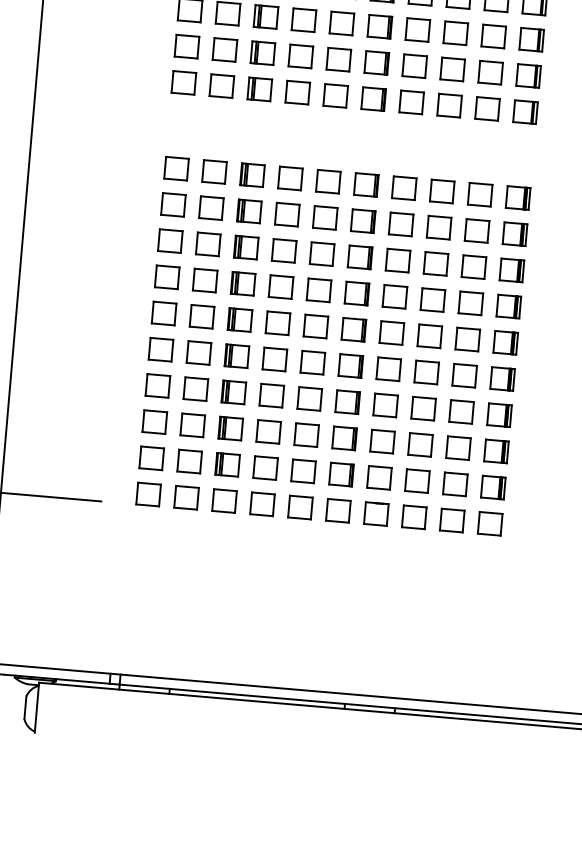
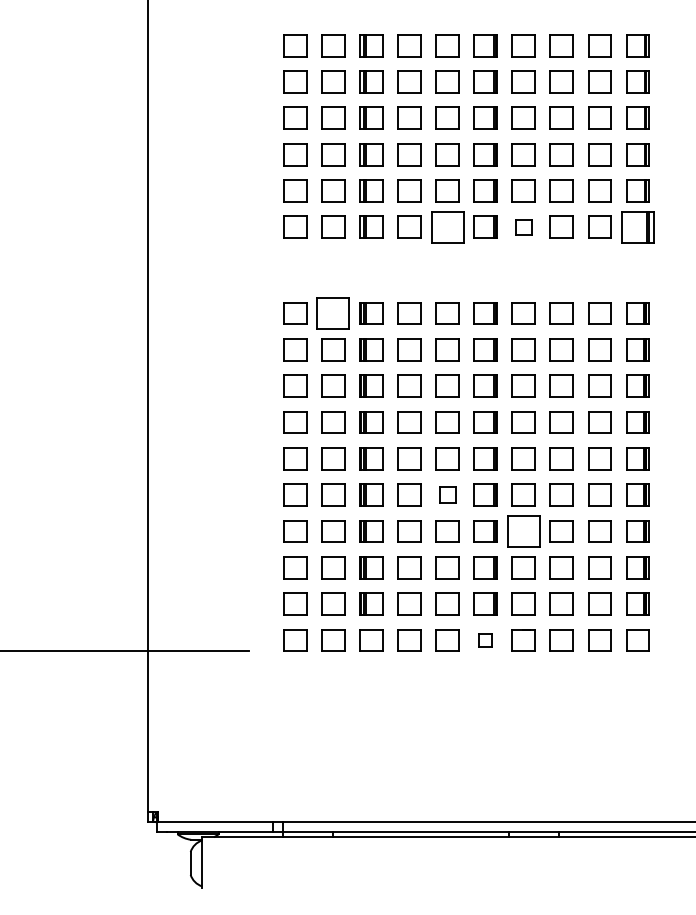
part: (335, 95) -> (447, 226), size x1.4
part: (411, 101) -> (523, 226), size x0.7
part: (525, 111) -> (637, 226), size x1.4
part: (214, 172) -> (333, 313), size x1.4
part: (312, 362) -> (447, 494), size x0.7
part: (385, 405) -> (523, 531), size x1.4
part: (338, 510) -> (485, 640), size x0.6

